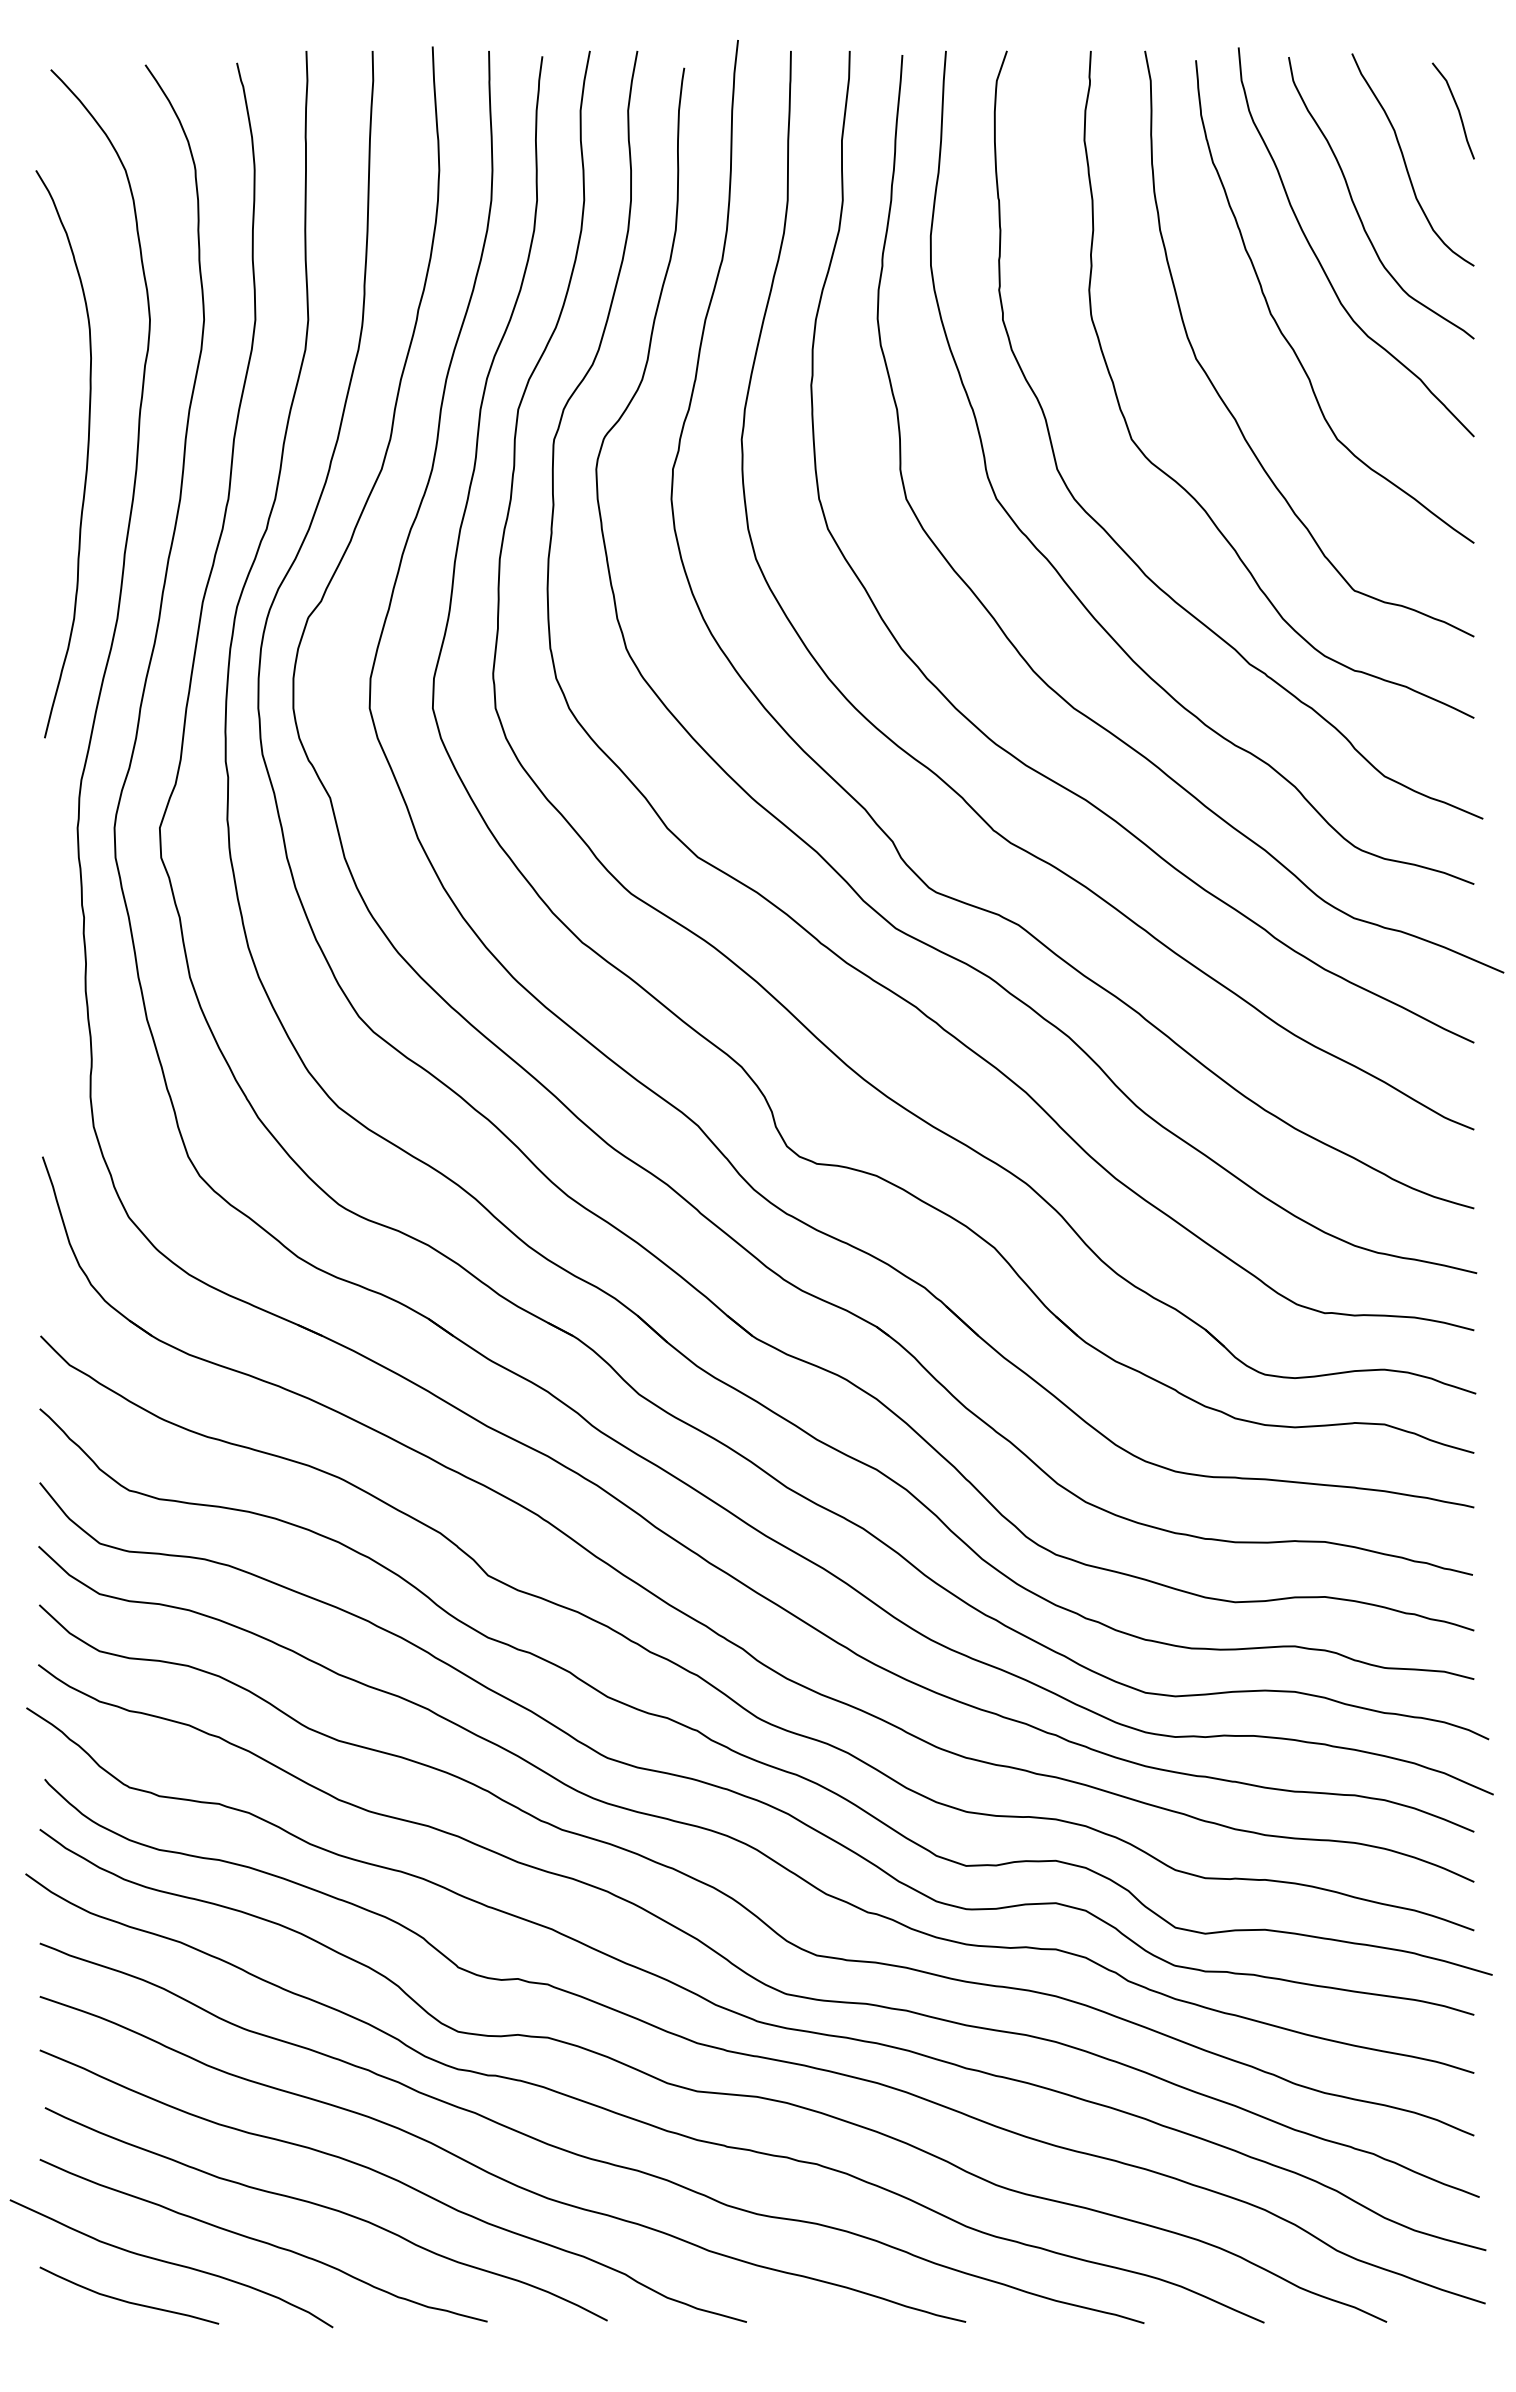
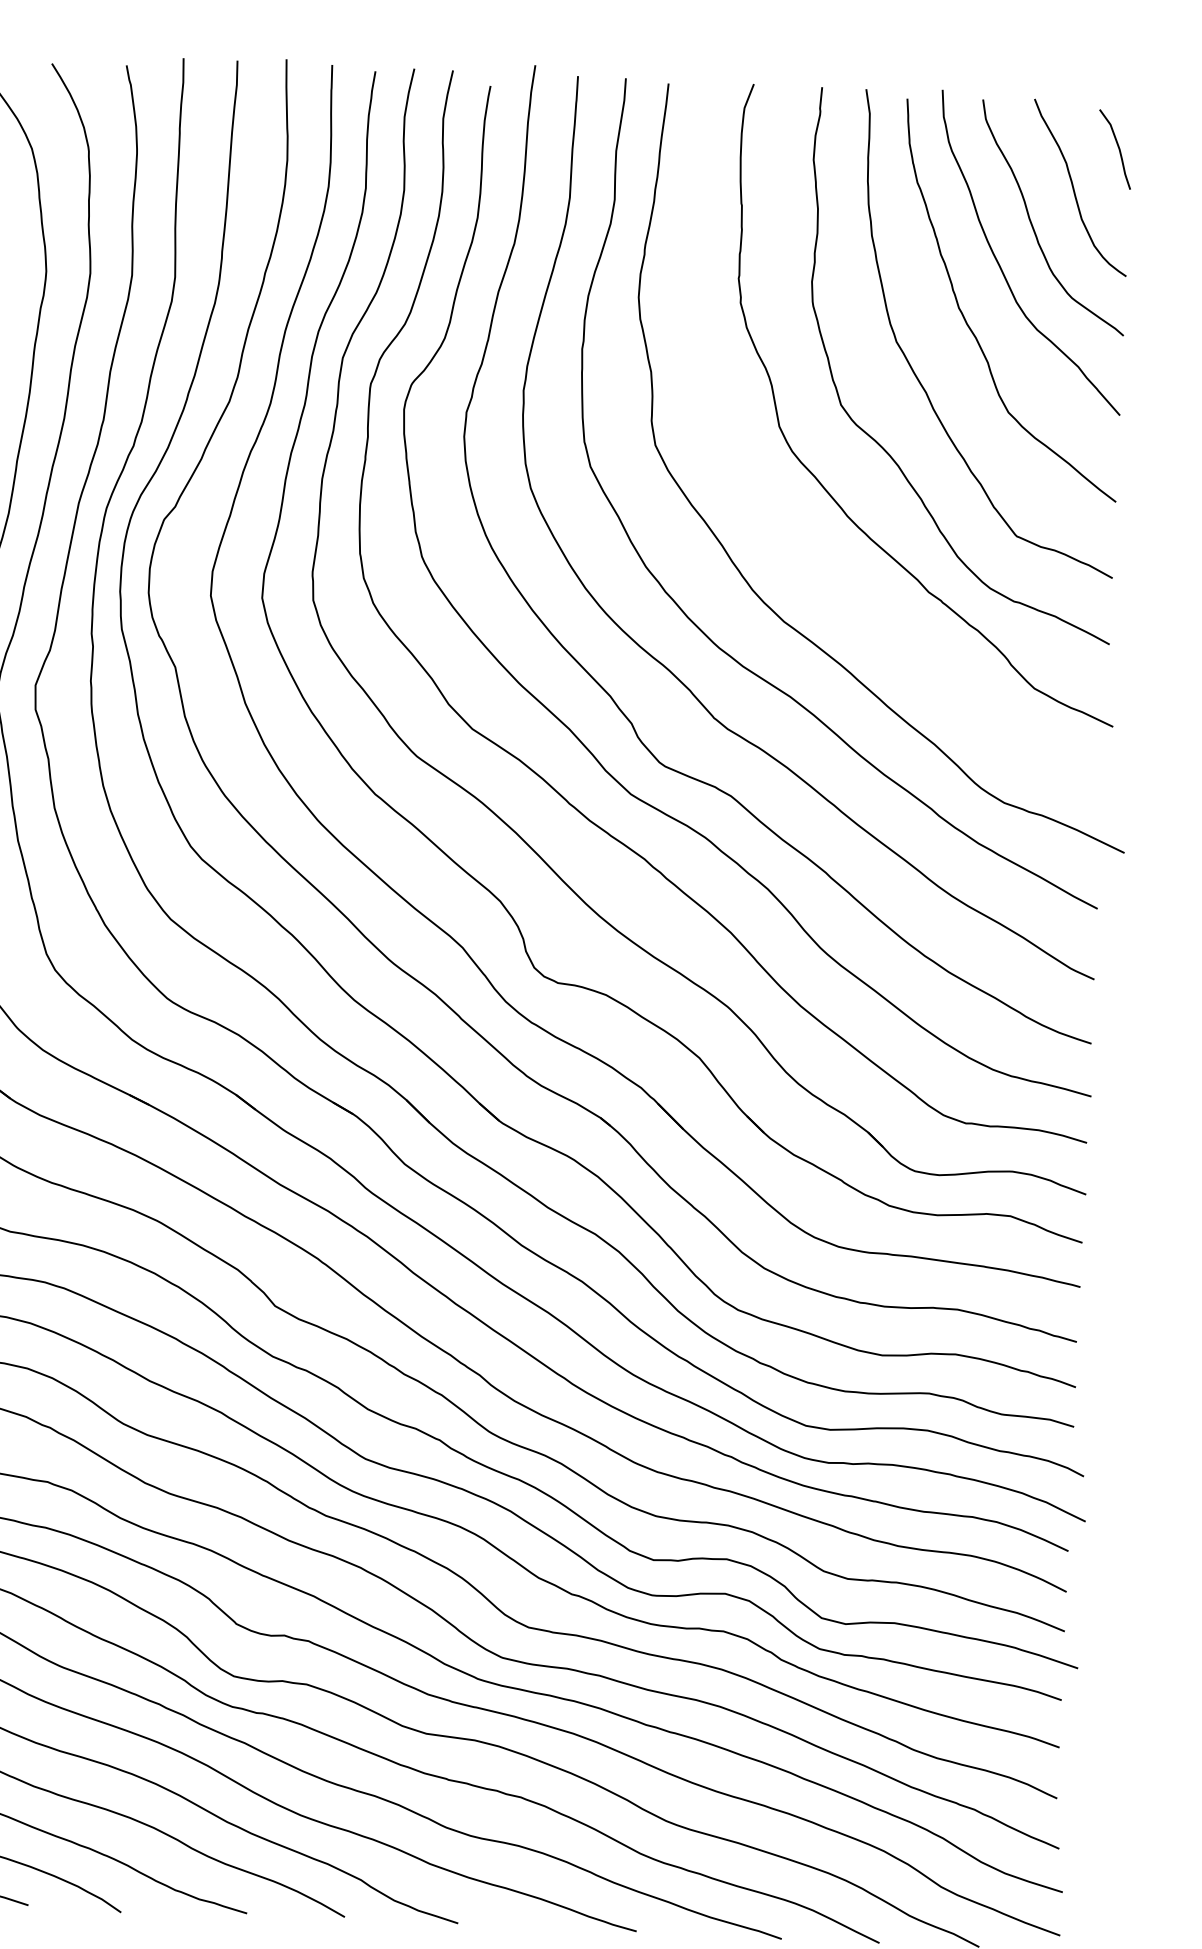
curve: (1061, 575) -> (778, 513), removed

